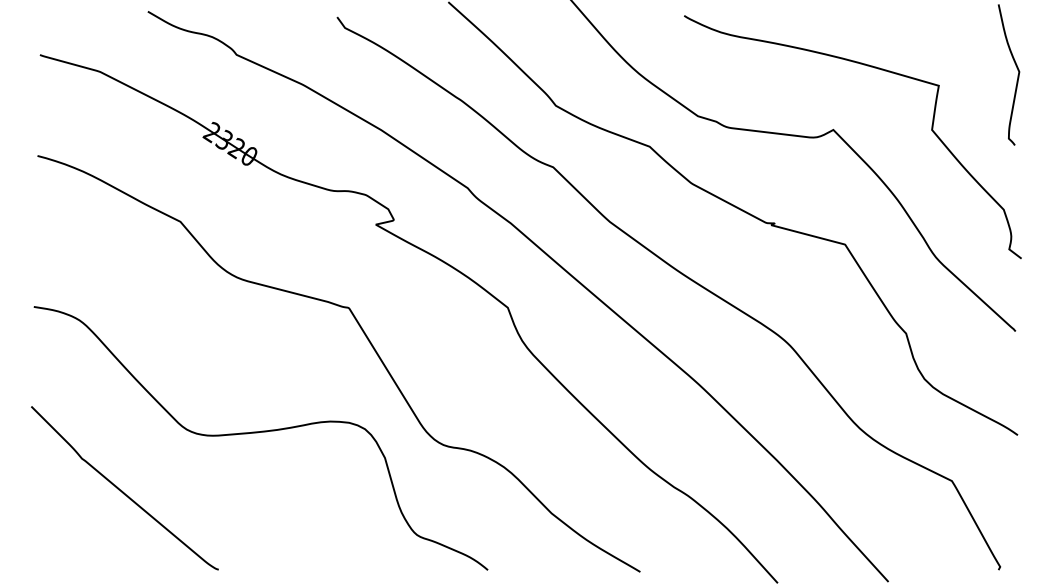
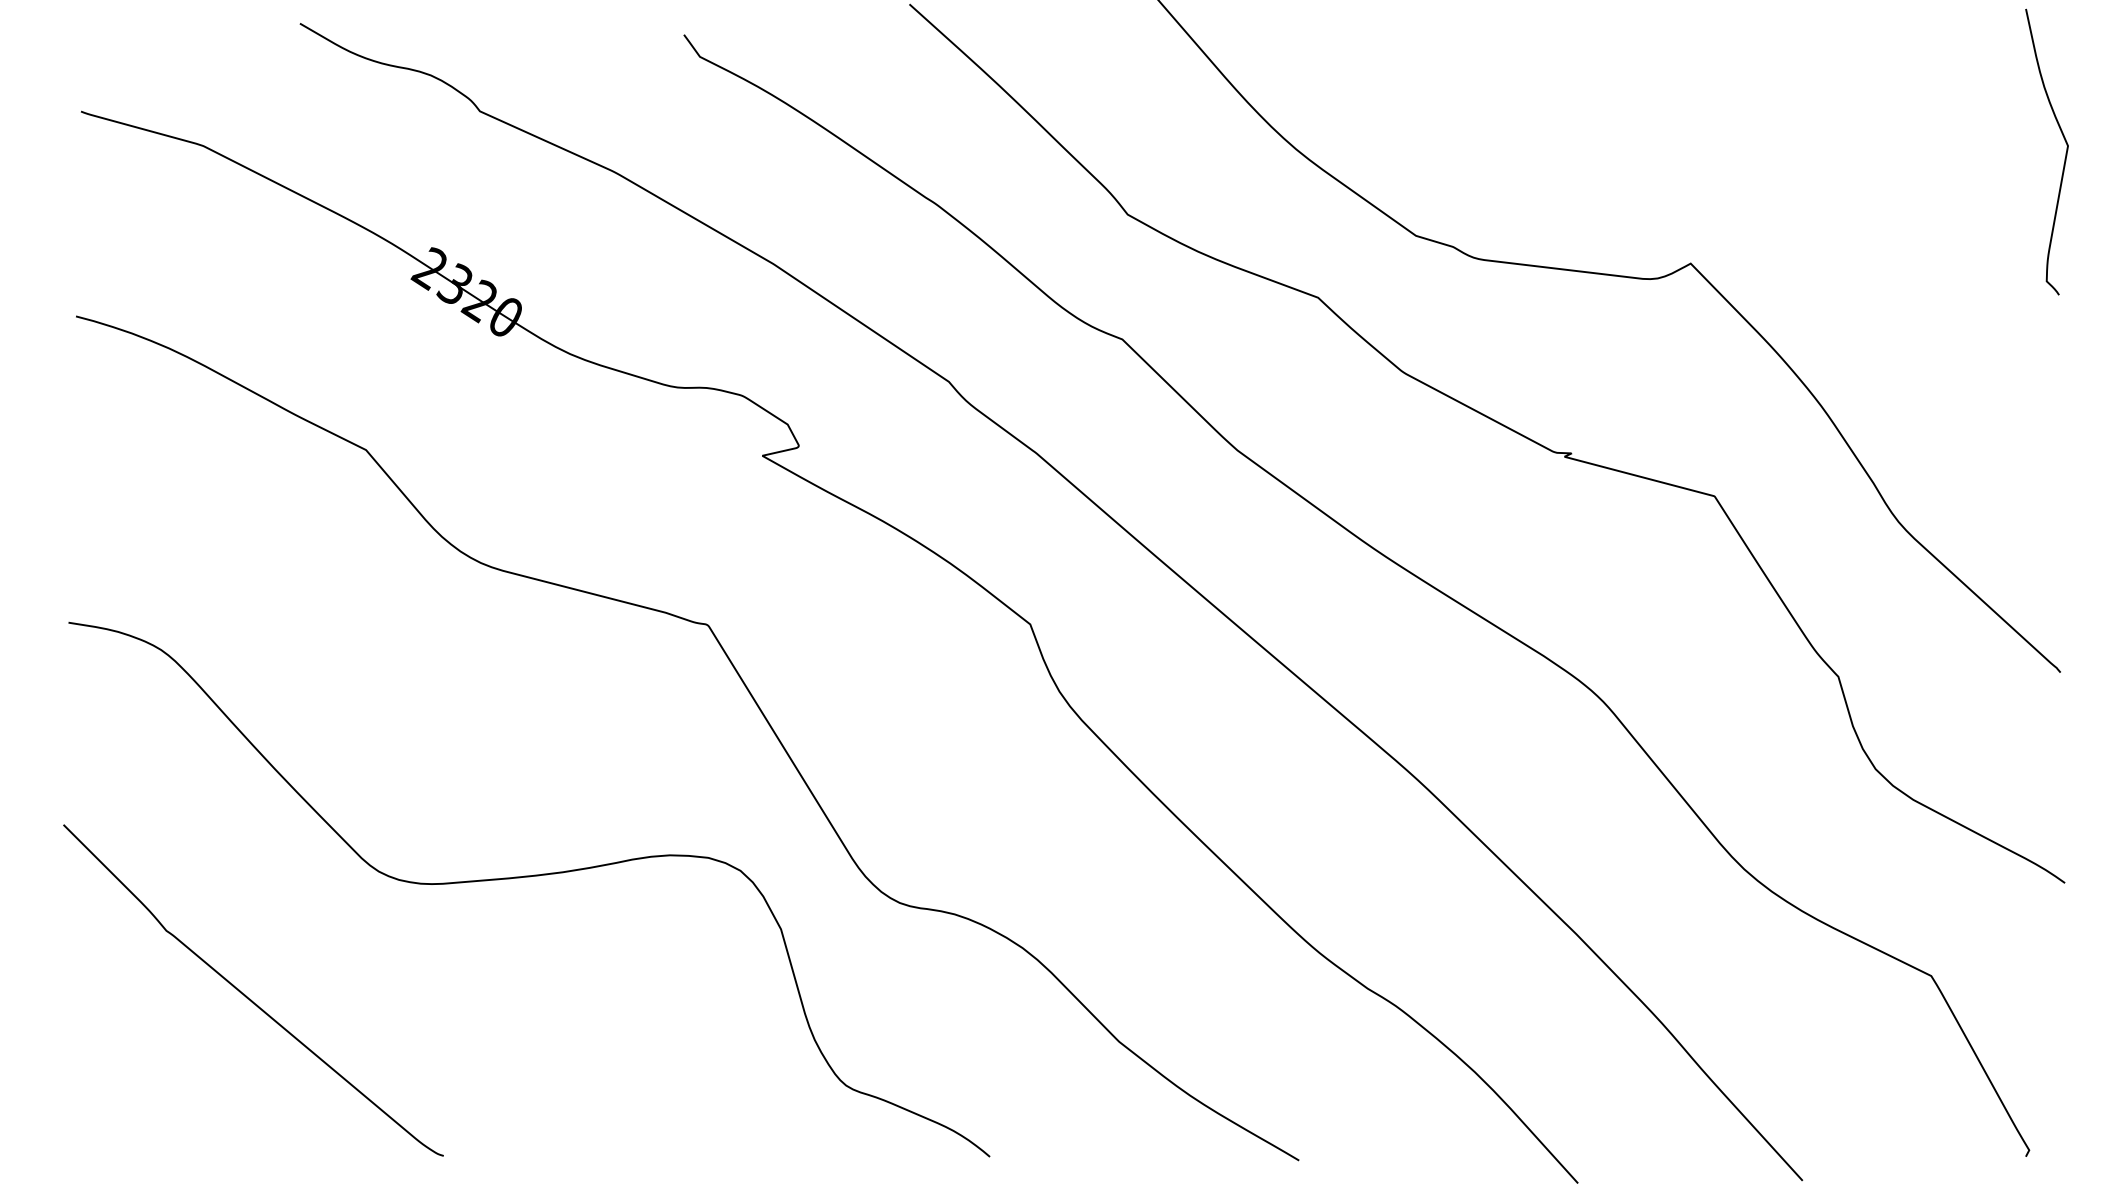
curve: (874, 68) -> (1774, 138), removed

